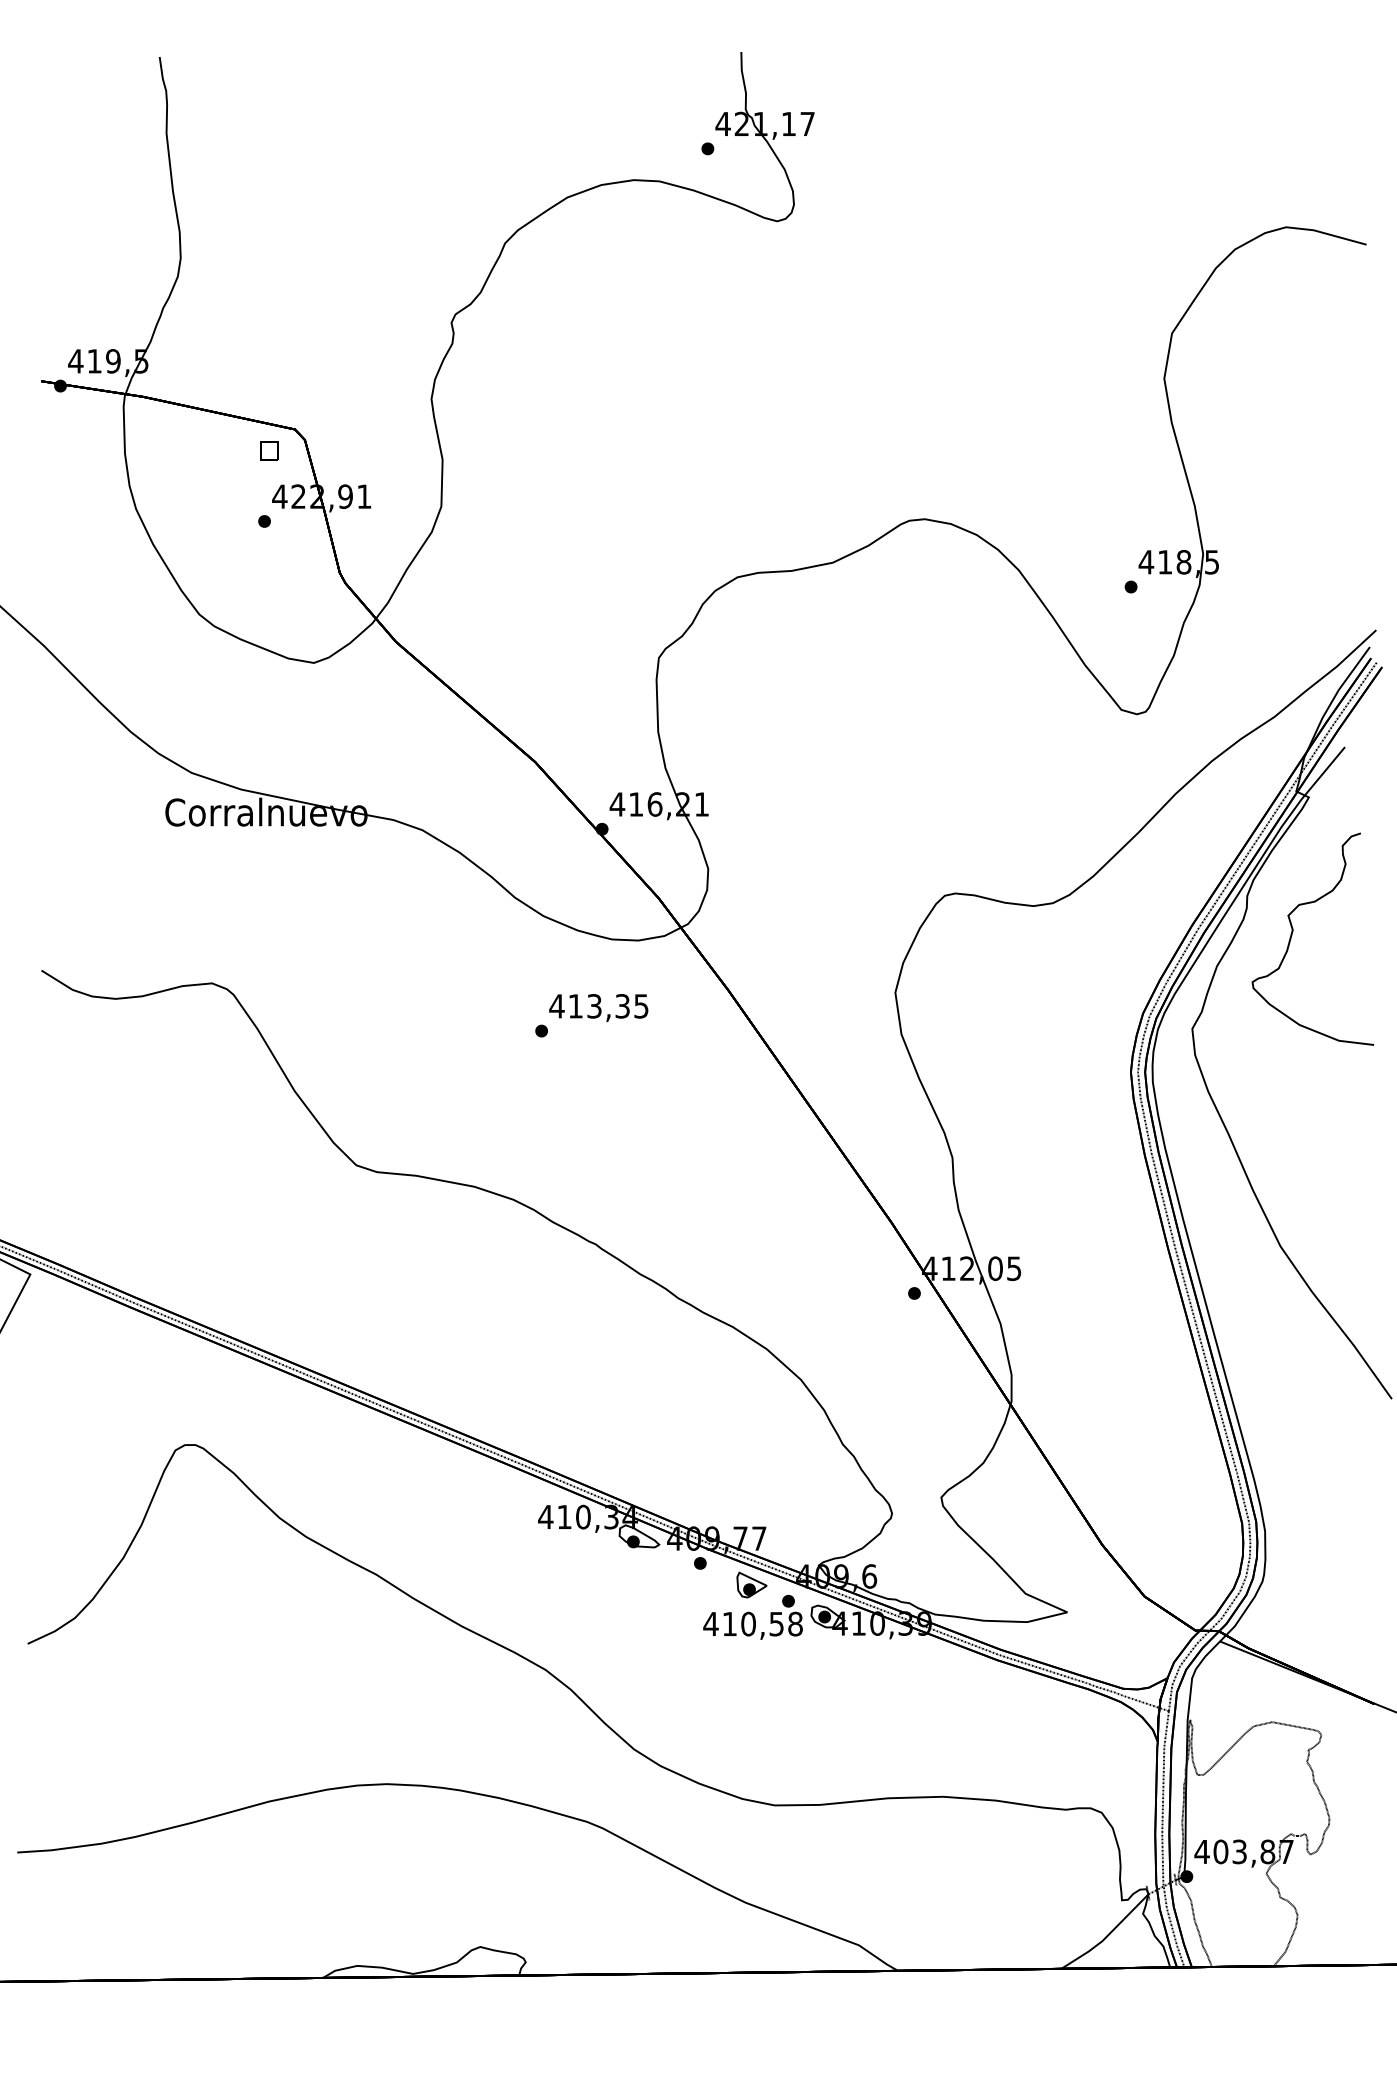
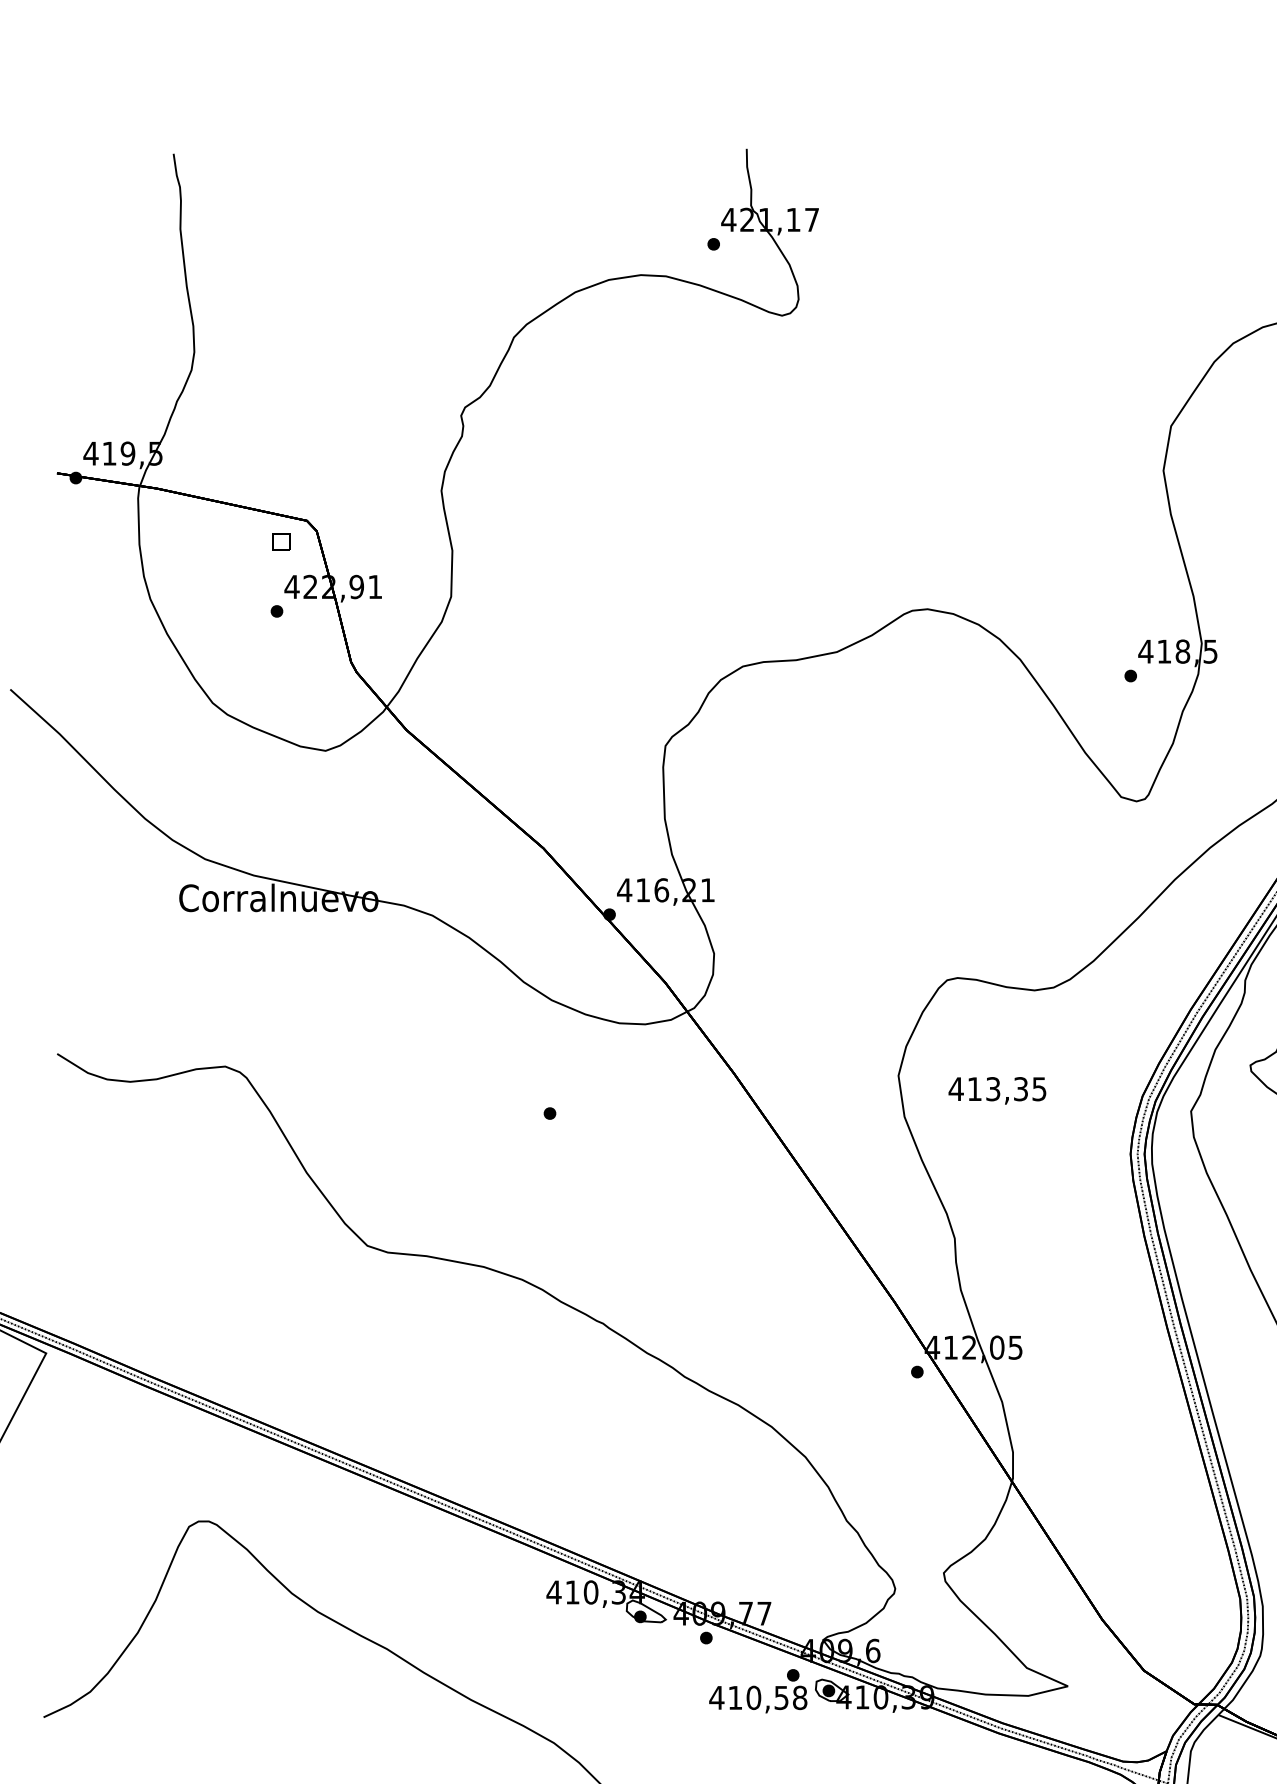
text: (598, 1007) -> (997, 1090), moved
part: (751, 1584) -> (756, 1658), removed

